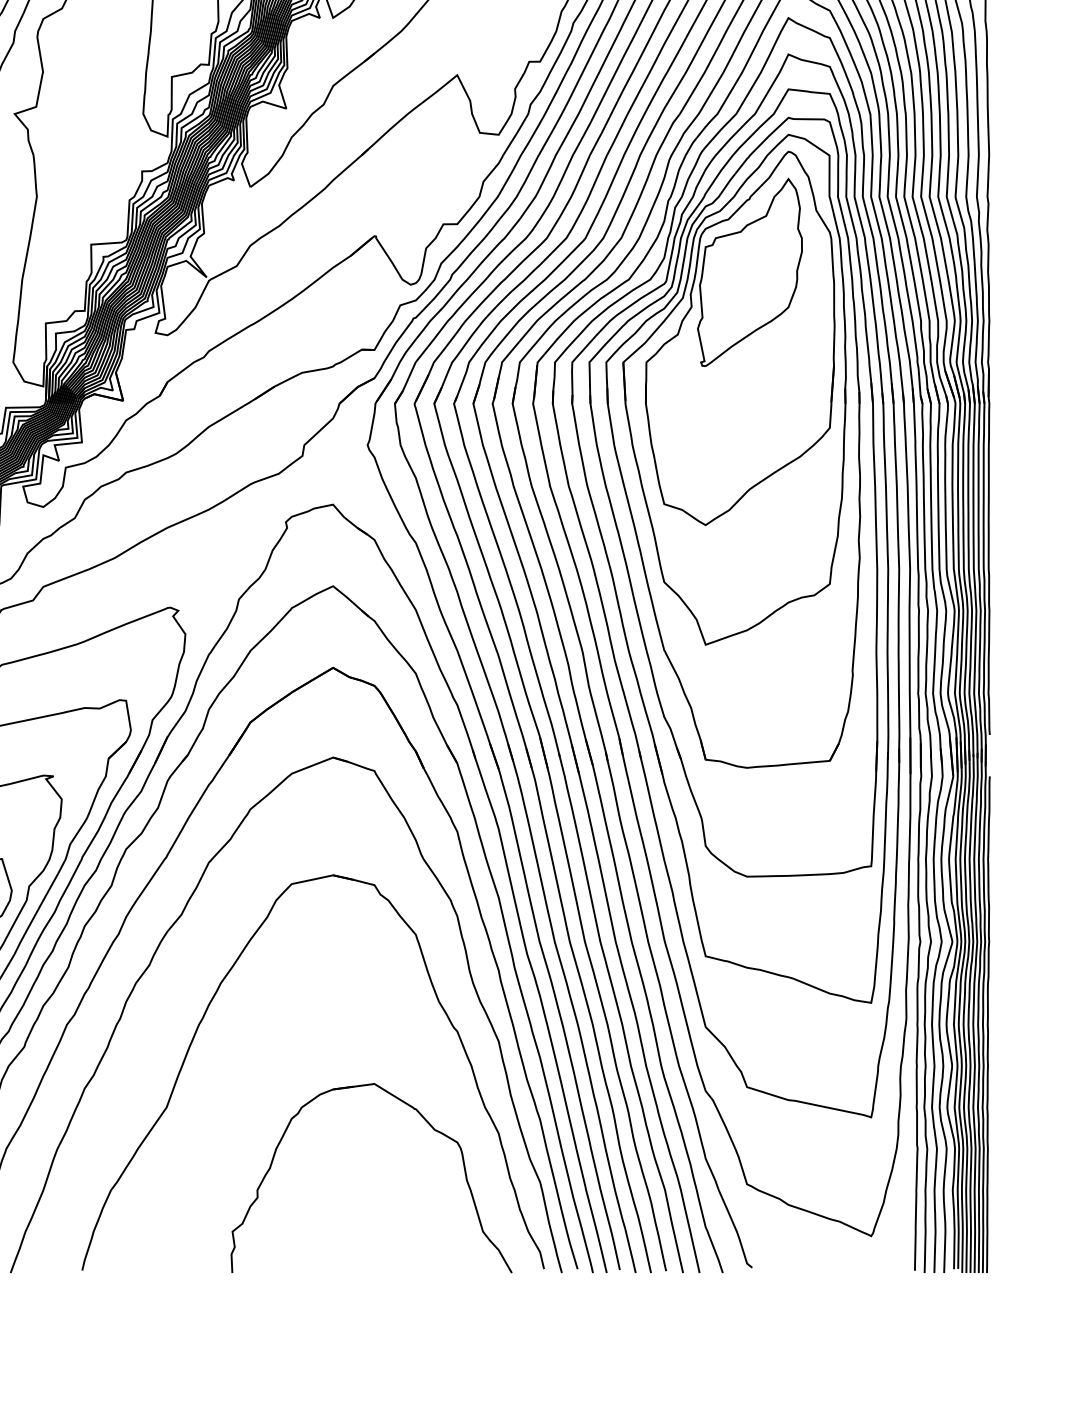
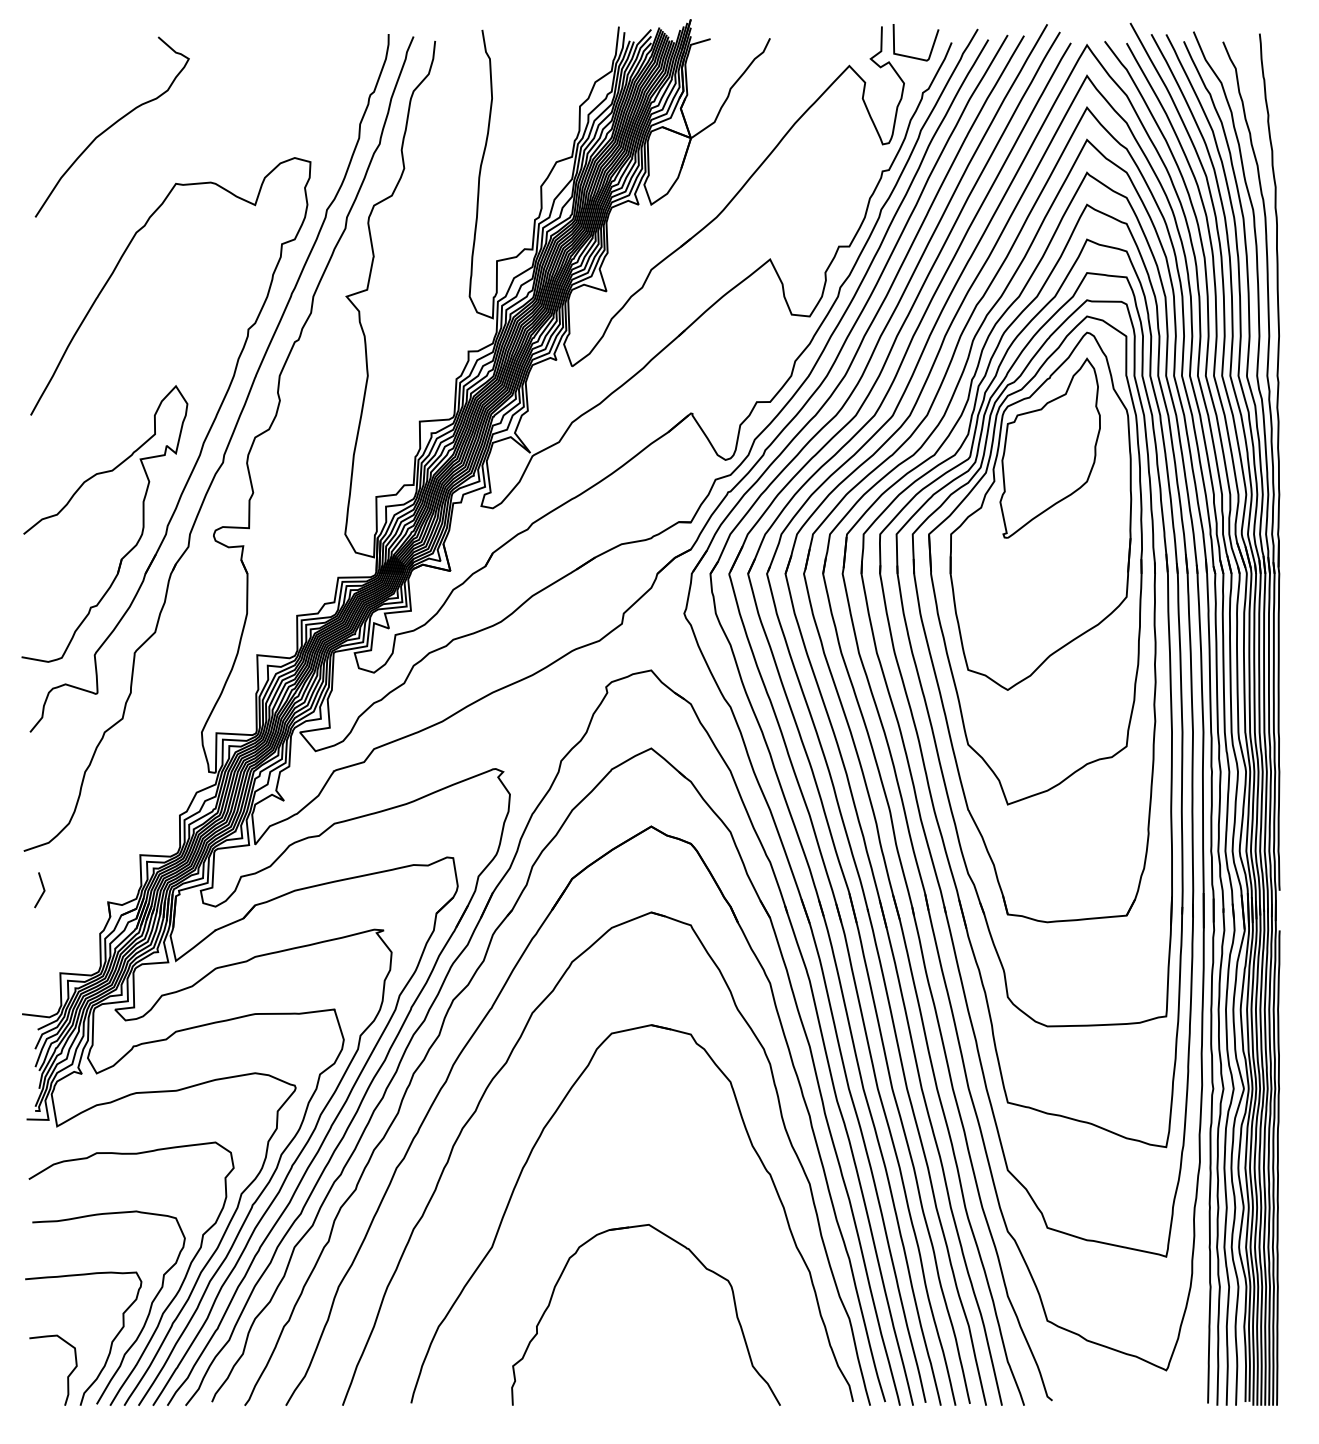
part: (426, 1122) -> (698, 1261), moved

